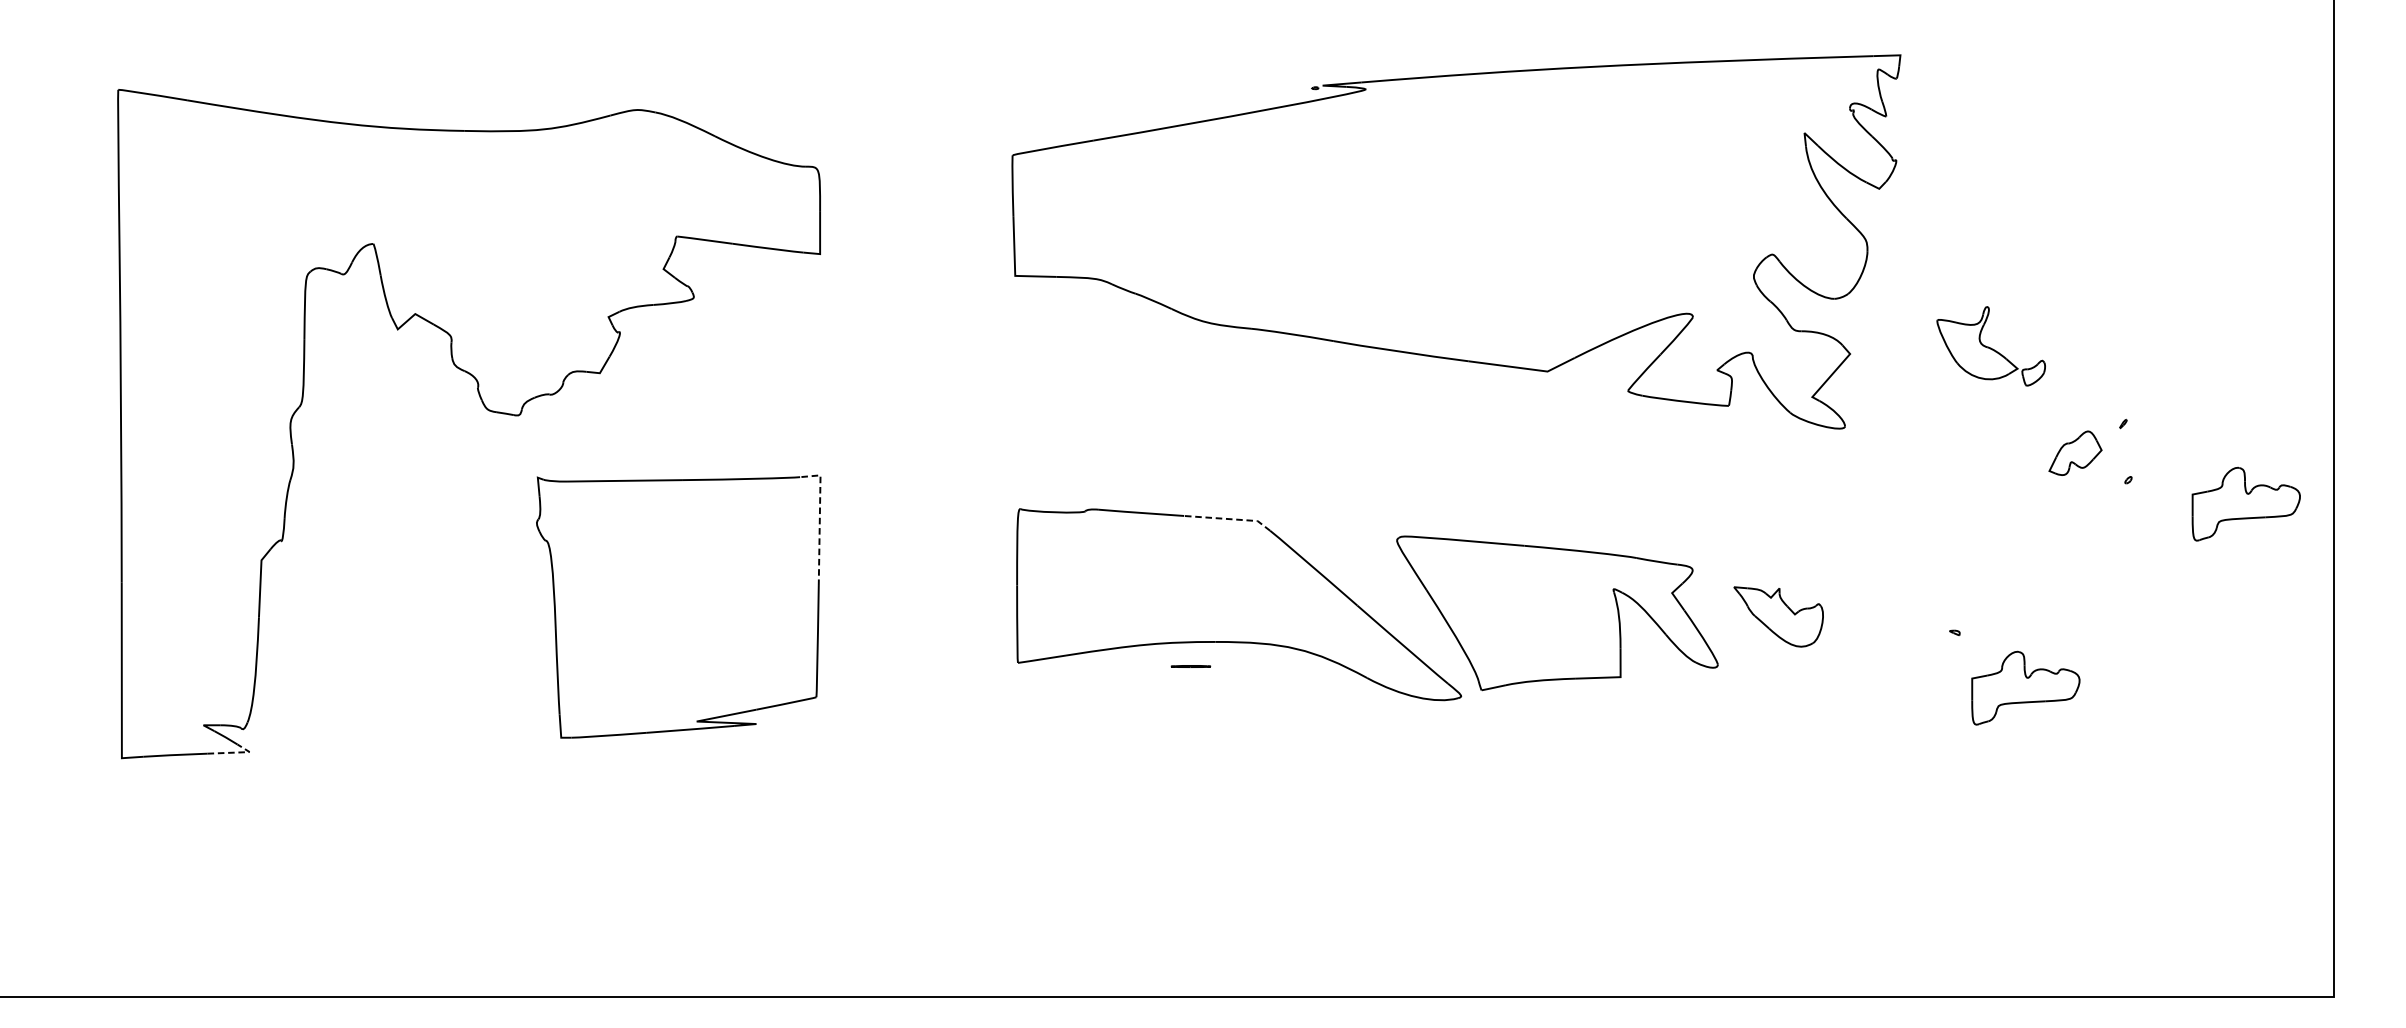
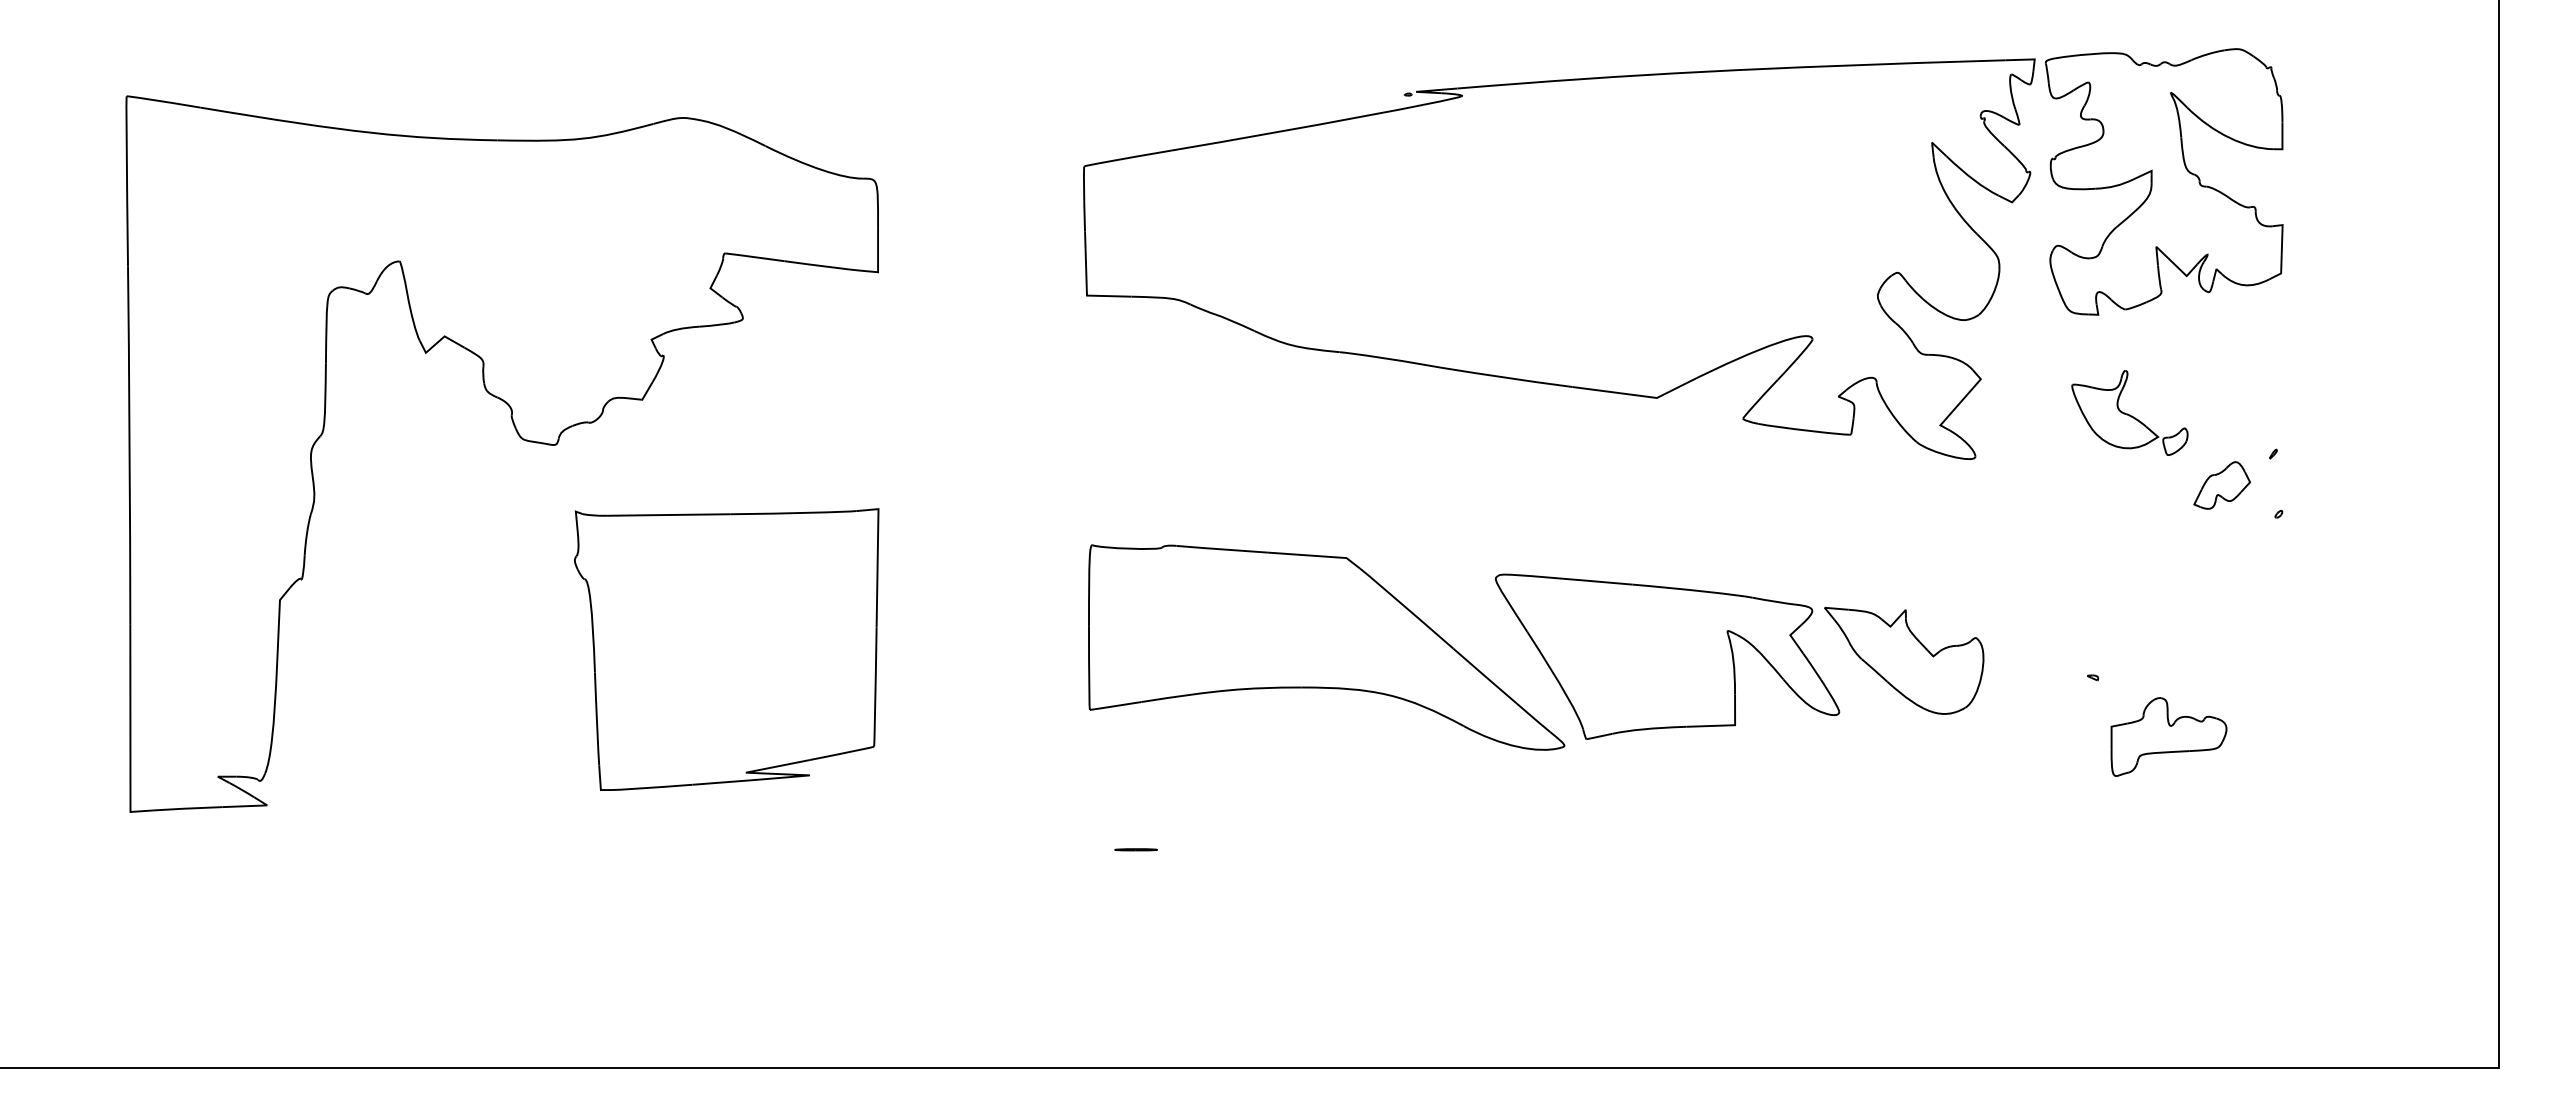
part: (2020, 169) -> (2163, 181), added
part: (1990, 345) -> (2129, 412), moved
part: (2245, 503) -> (2404, 539), removed
line: (1228, 518) -> (1315, 555), dashed -> solid
line: (819, 519) -> (877, 556), dashed -> solid
part: (1778, 616) -> (1904, 660), size x1.67
line: (1190, 666) -> (1135, 849), moved
line: (236, 752) -> (253, 805), dashed -> solid

